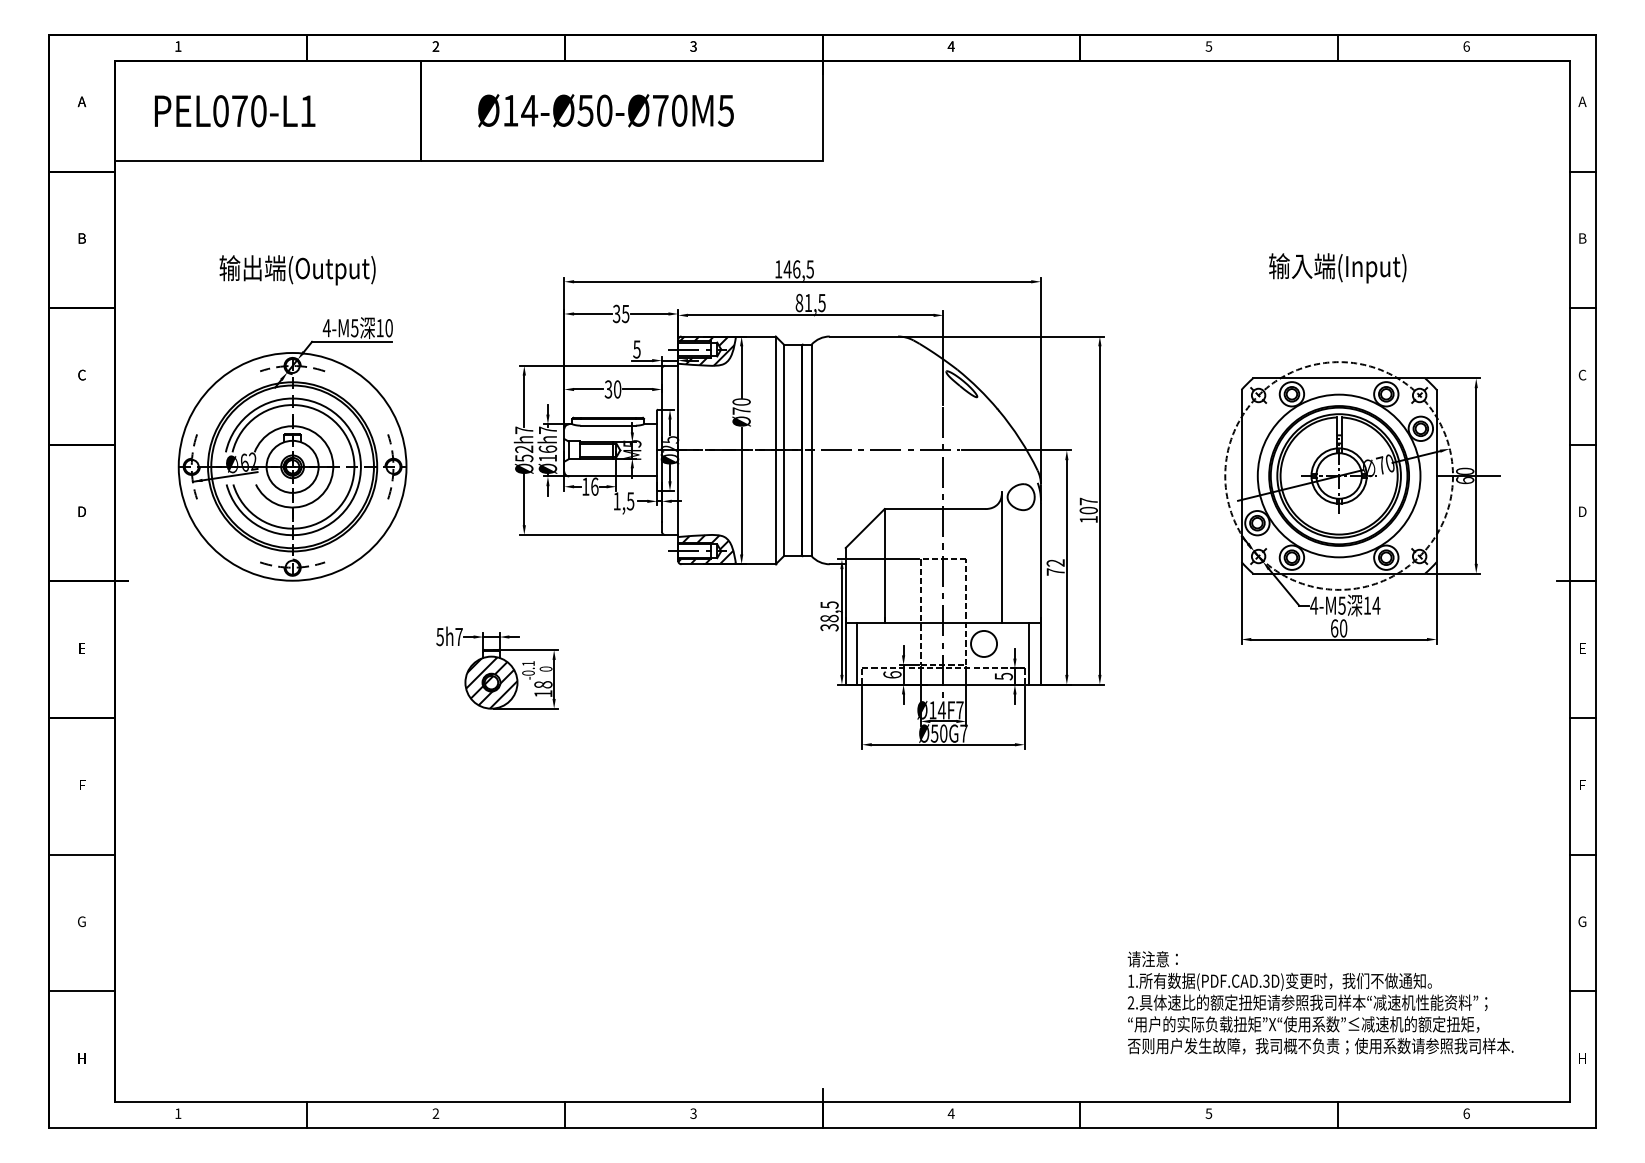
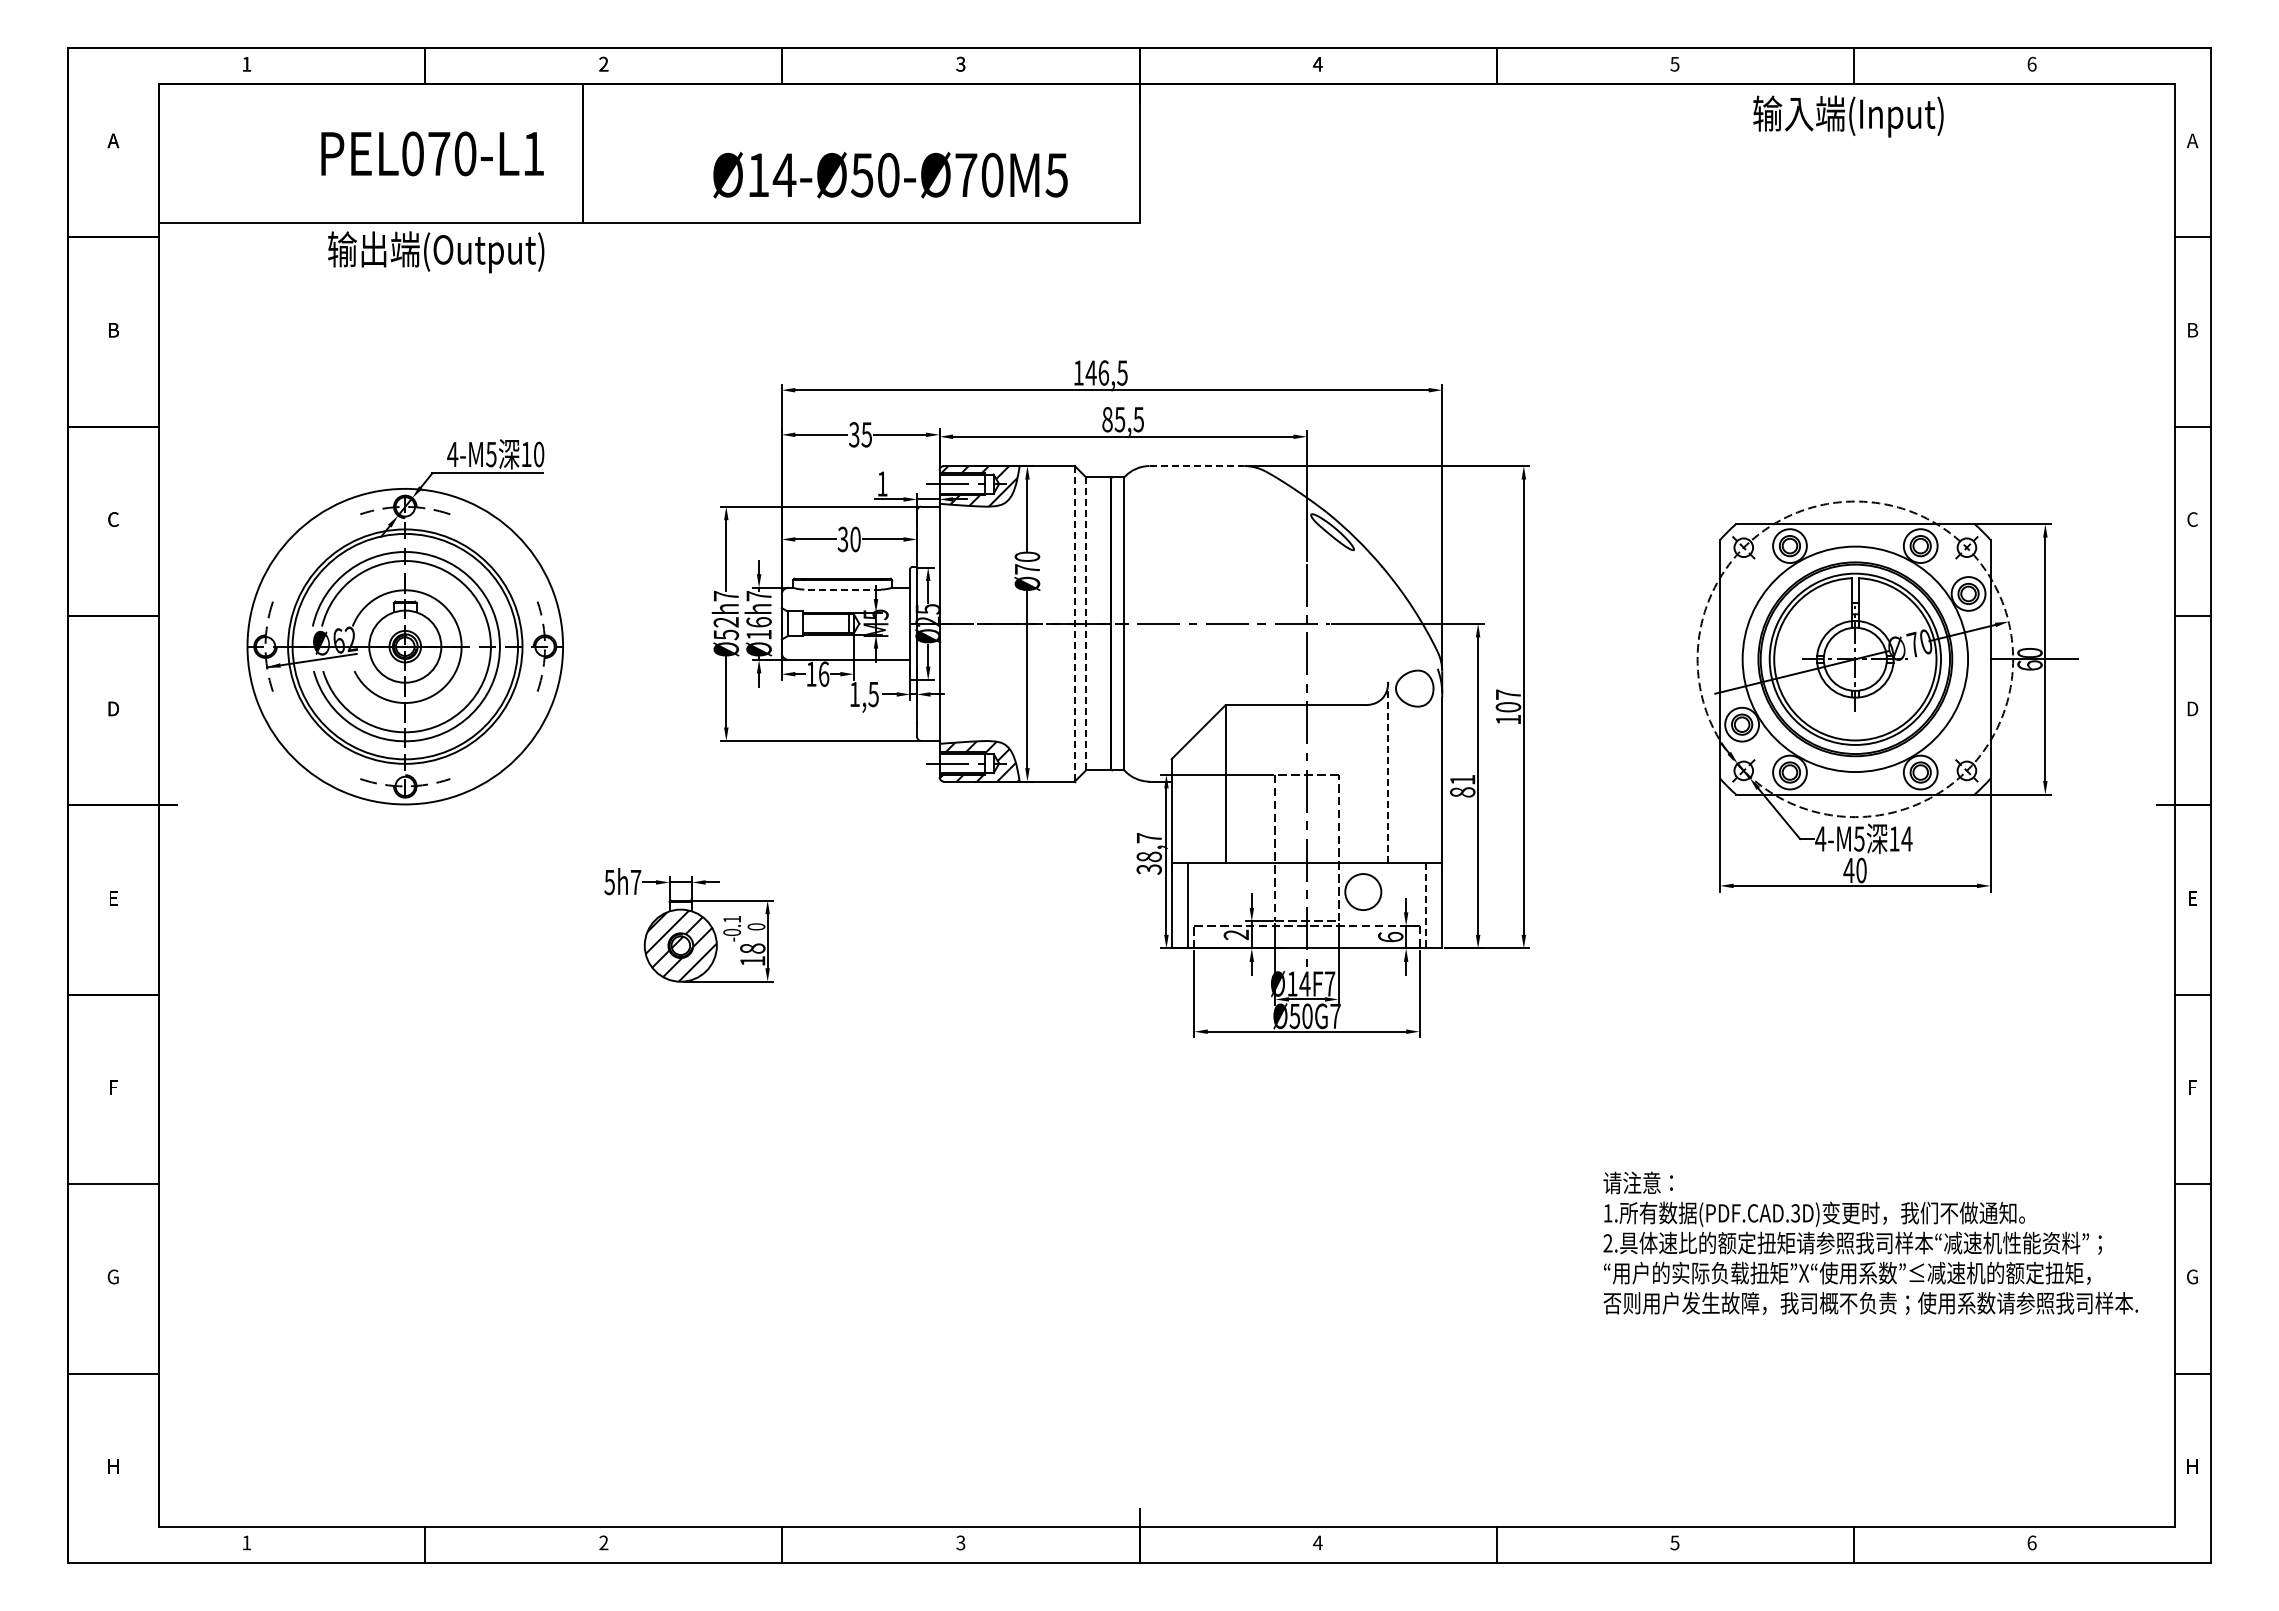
text: (235, 110) -> (432, 153), moved
text: (605, 110) -> (890, 175), moved
text: (1337, 268) -> (1848, 116), moved
text: (297, 270) -> (436, 252), moved
text: (808, 302) -> (1119, 419), 81,5 -> 85,5
line: (864, 336) -> (1197, 466), solid -> dashed
text: (637, 349) -> (882, 483), 5 -> 1
line: (608, 425) -> (842, 589), solid -> dashed
line: (775, 450) -> (1074, 623), solid -> dashed
line: (784, 450) -> (1086, 623), solid -> dashed
line: (1002, 556) -> (1388, 771), solid -> dashed
text: (1055, 567) -> (1462, 785), 72 -> 81
text: (829, 605) -> (1149, 838), 38,5 -> 38,7
text: (1334, 628) -> (1848, 870), 60 -> 40
line: (1029, 653) -> (1426, 905), solid -> dashed
text: (892, 674) -> (1236, 934), 6 -> 2
text: (1003, 676) -> (1390, 936), 5 -> 6
text: (1320, 1002) -> (1870, 1242), moved

